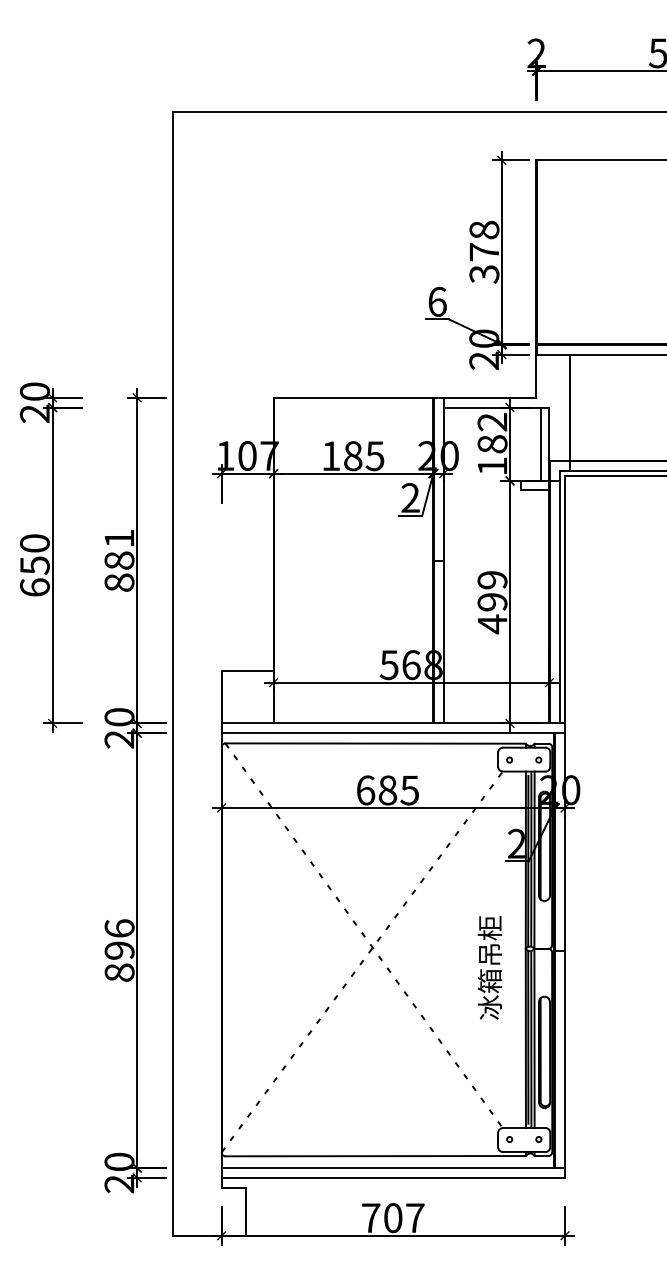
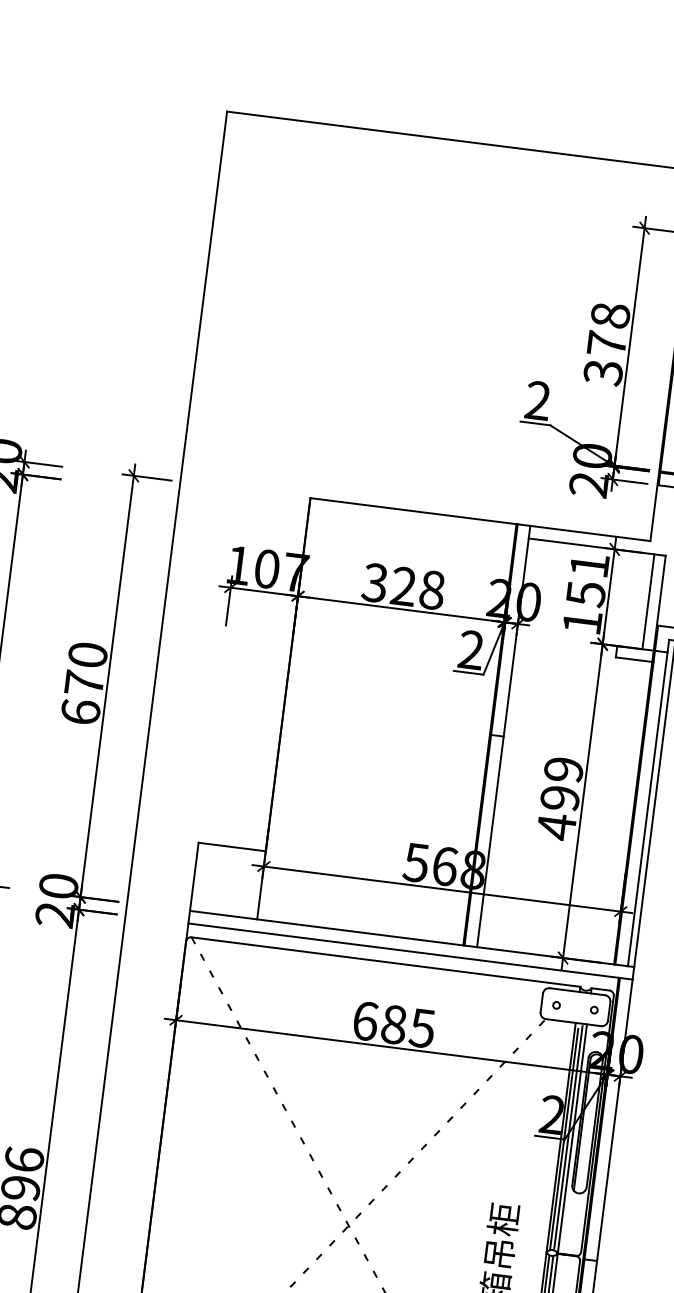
text: (437, 301) -> (538, 400), 6 -> 2
text: (492, 433) -> (587, 580), 182 -> 151
text: (352, 456) -> (402, 586), 185 -> 328
text: (119, 560) -> (84, 683), 881 -> 670

